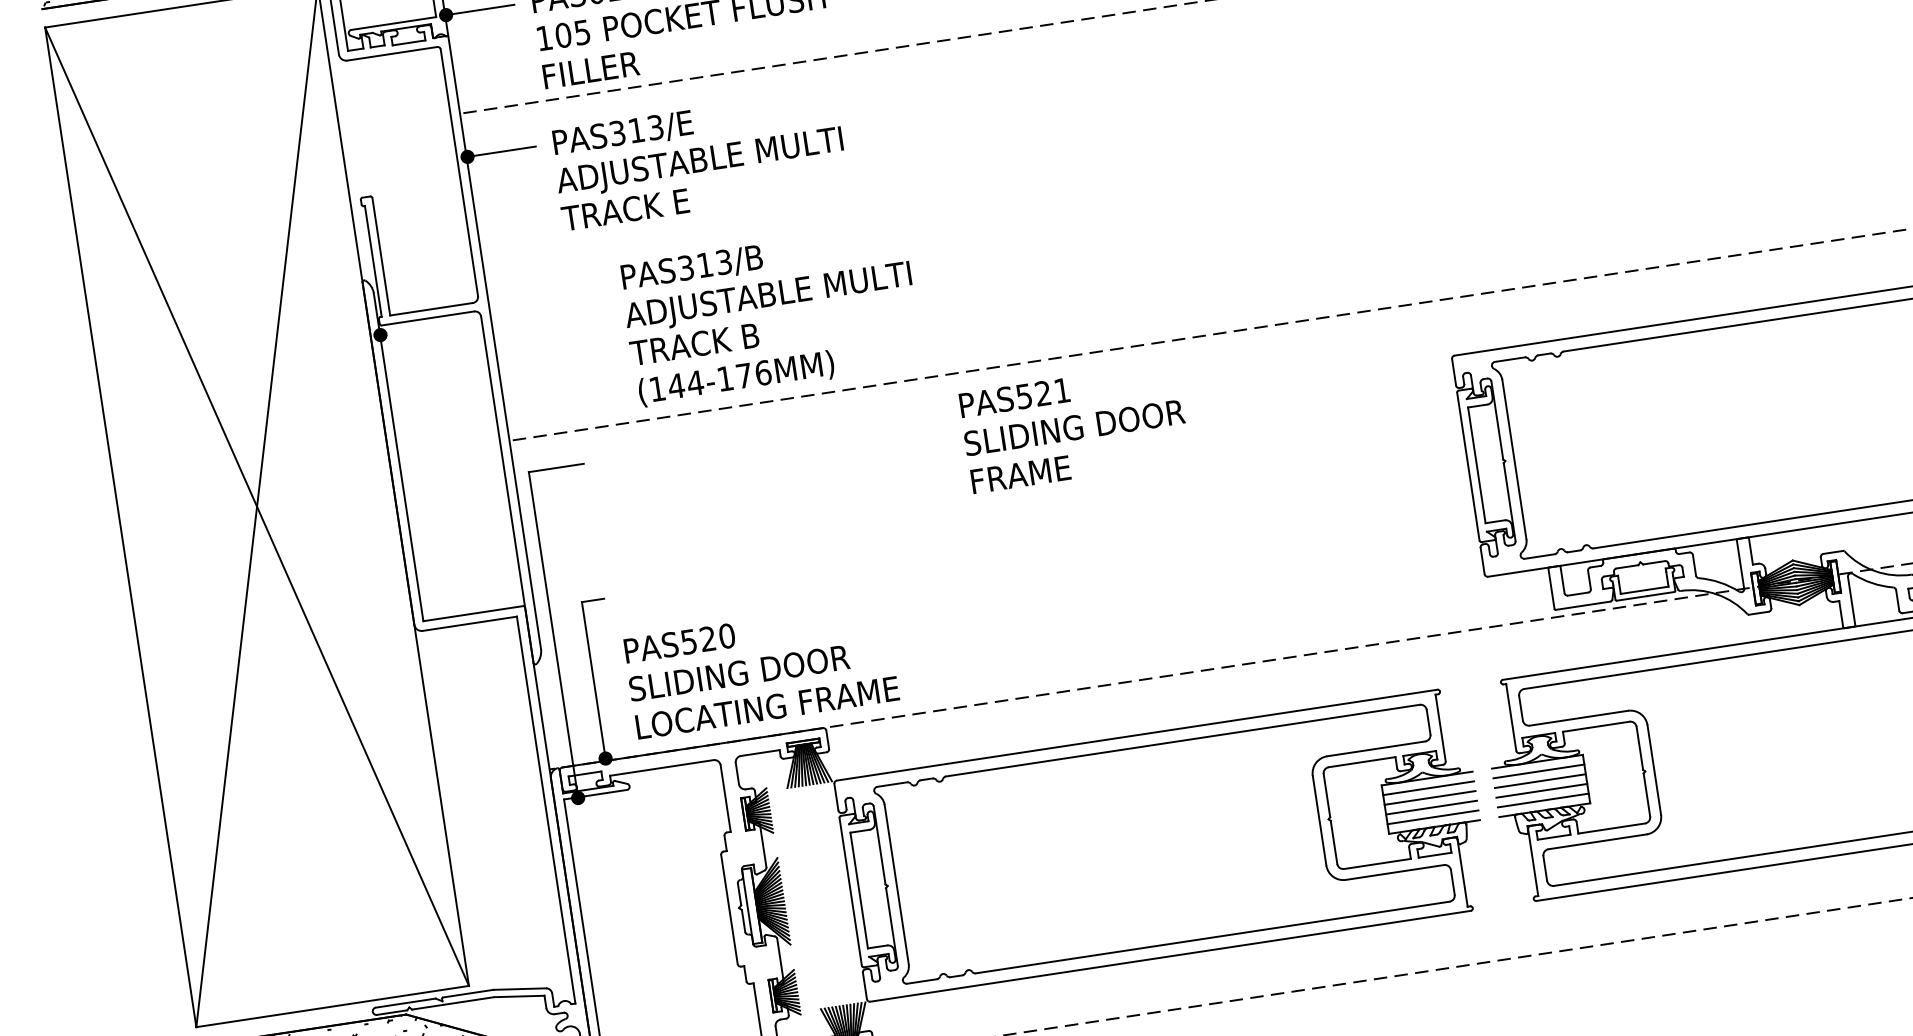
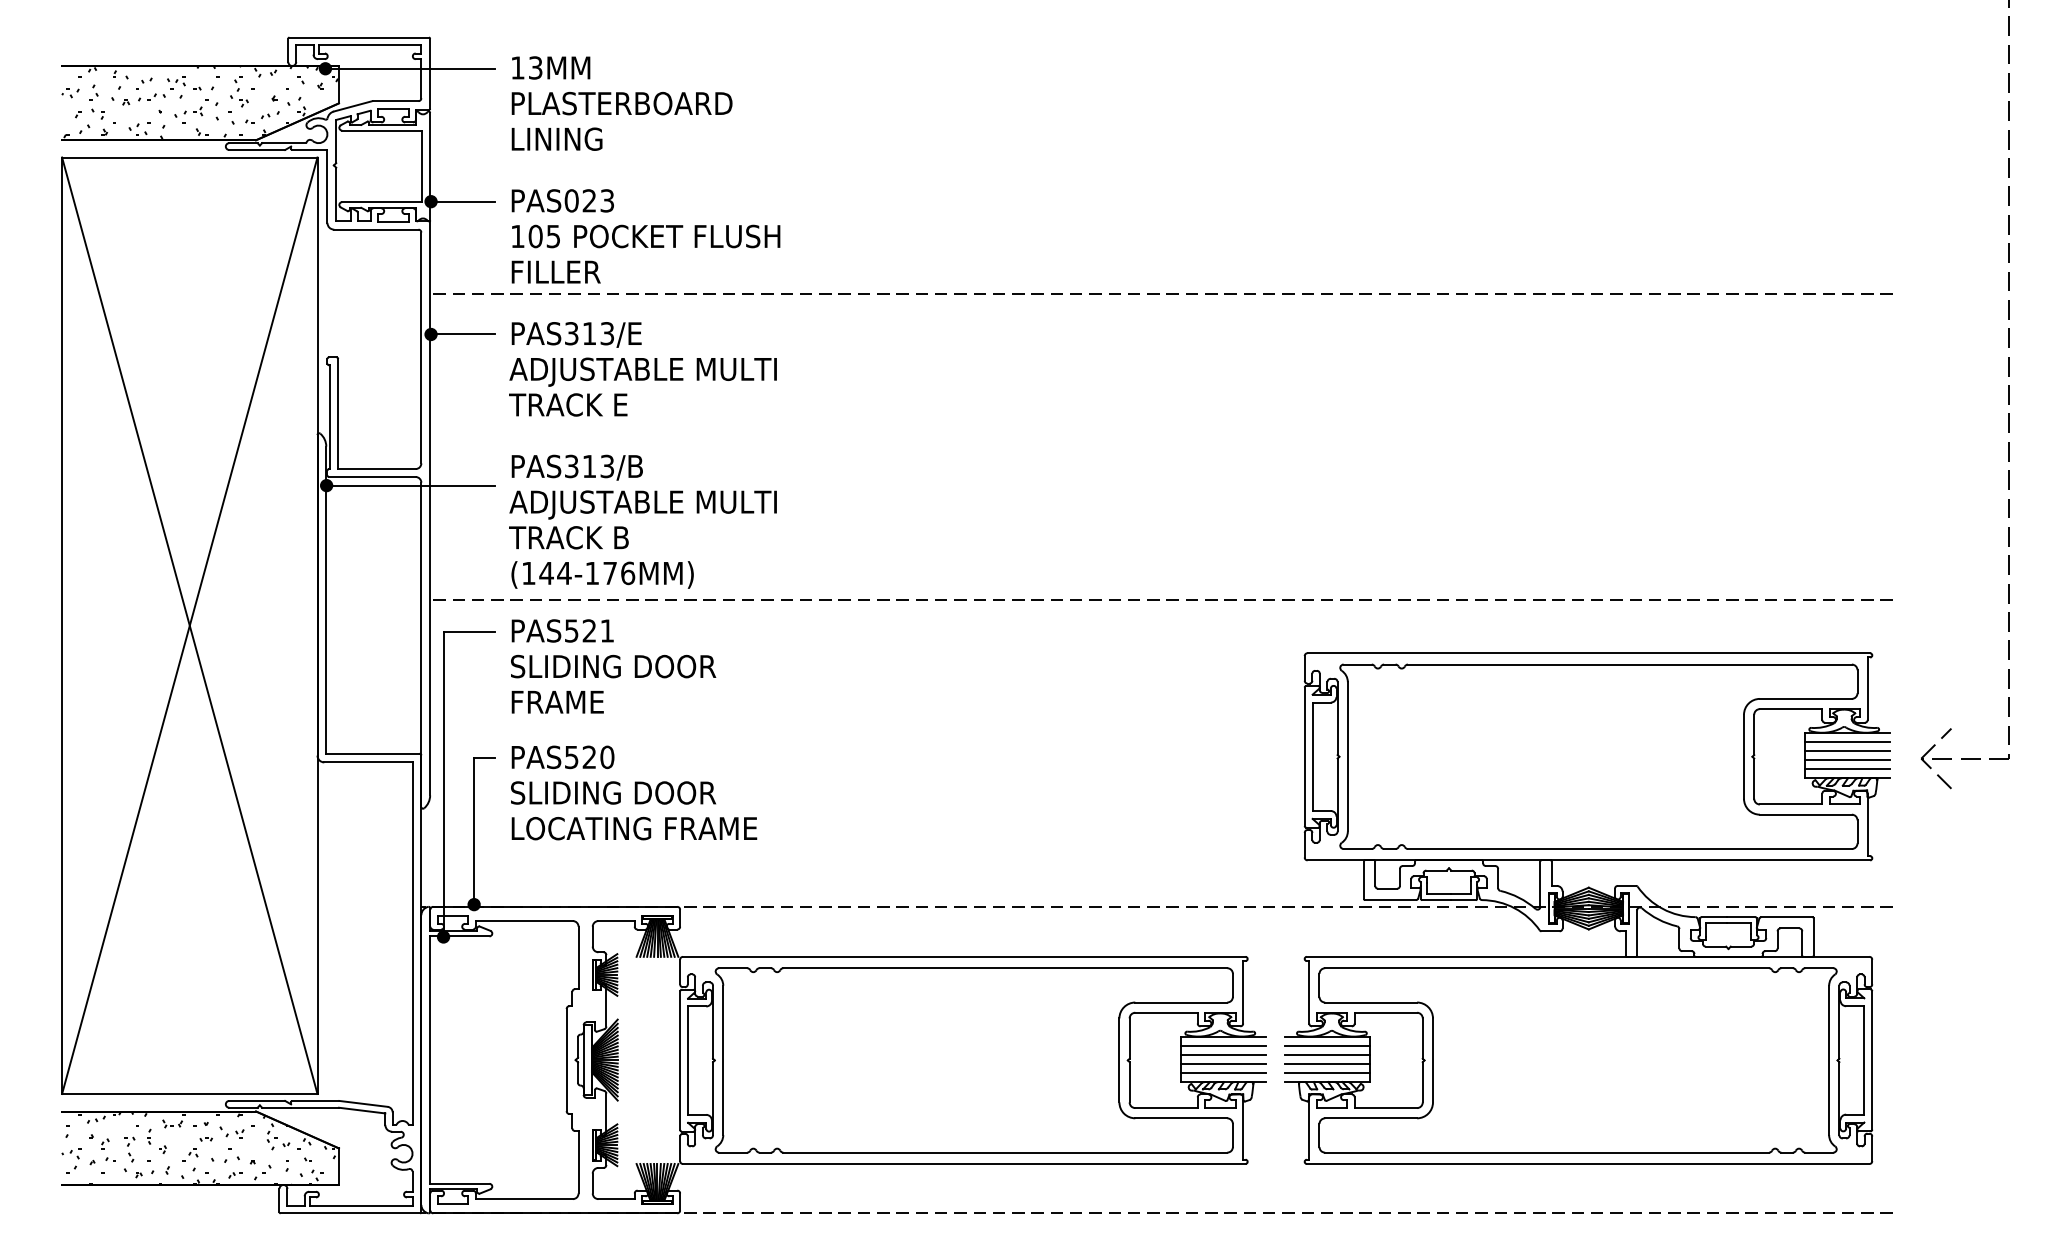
text: (770, 315) -> (642, 521), moved
line: (470, 321) -> (410, 485), added
text: (1074, 427) -> (613, 666), moved
text: (761, 669) -> (634, 792), moved

